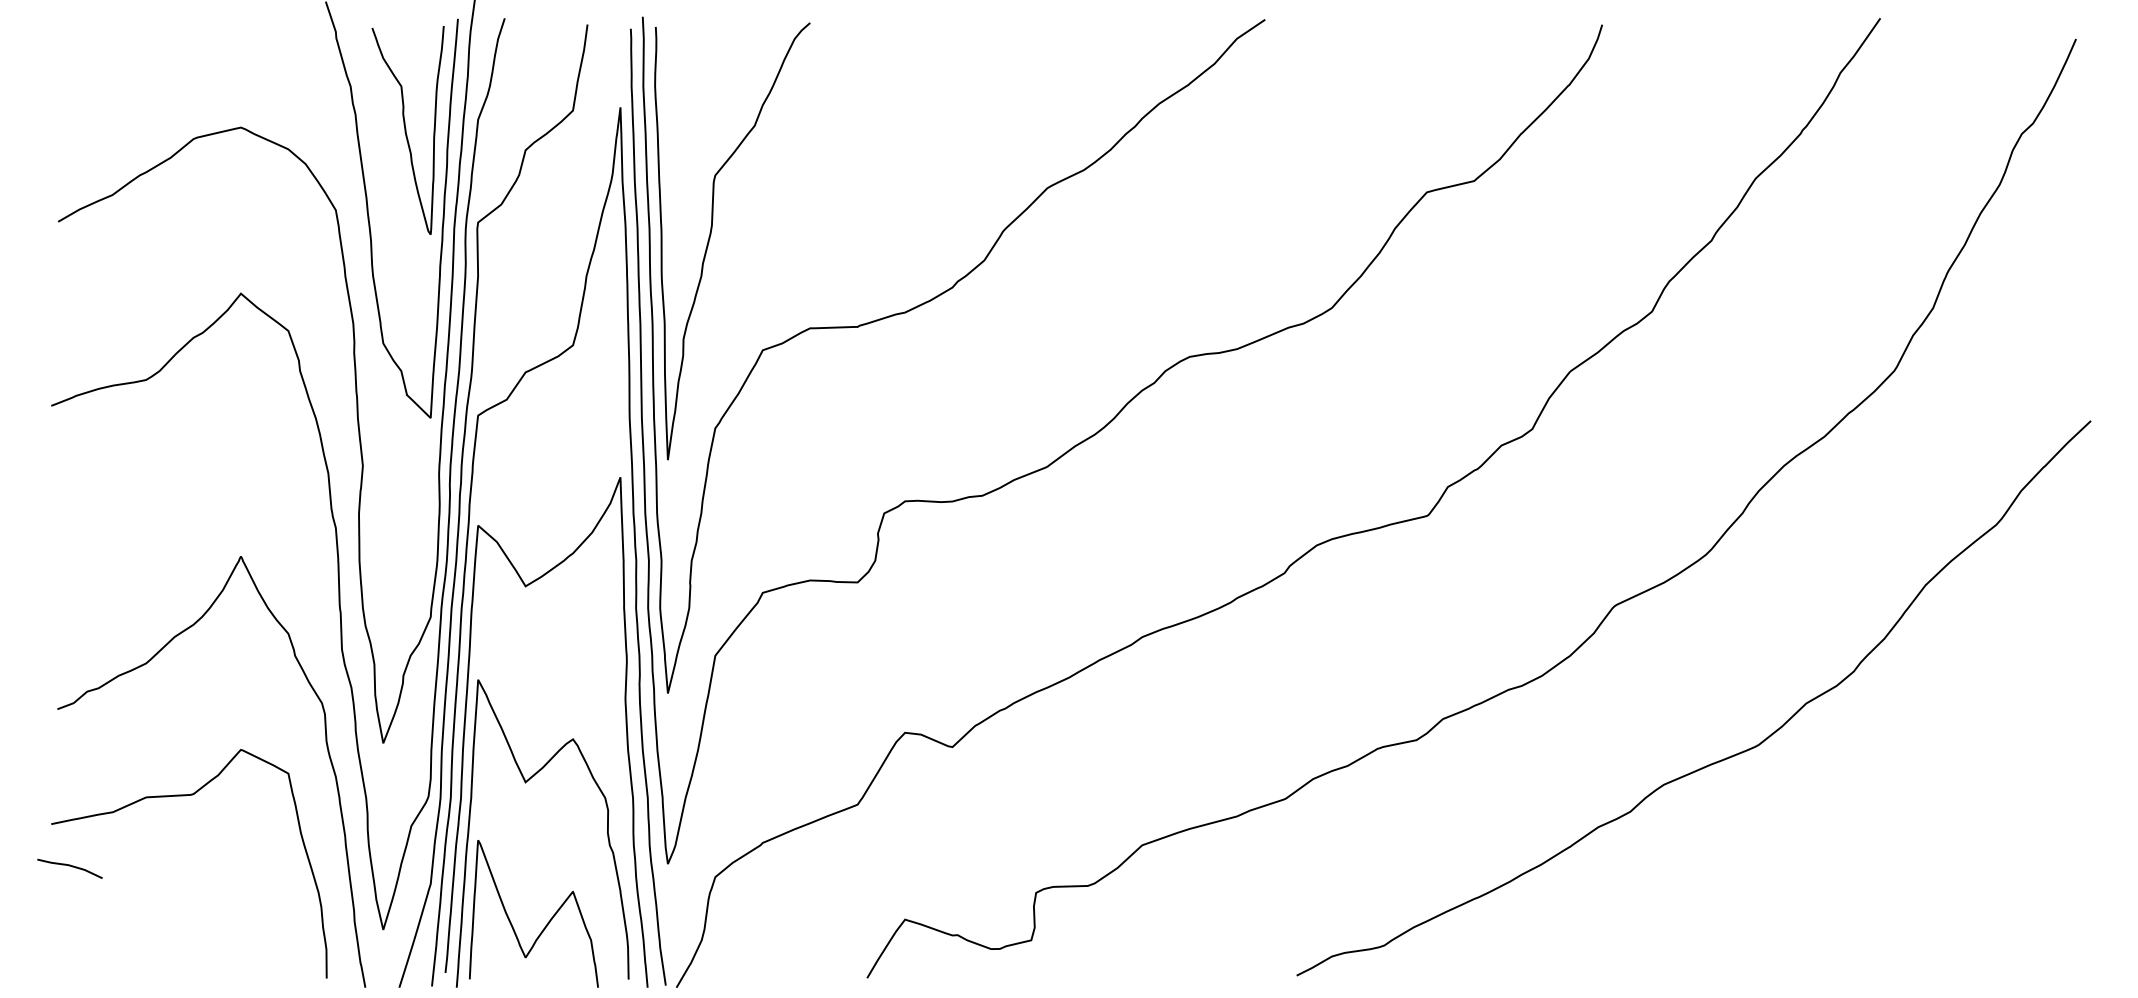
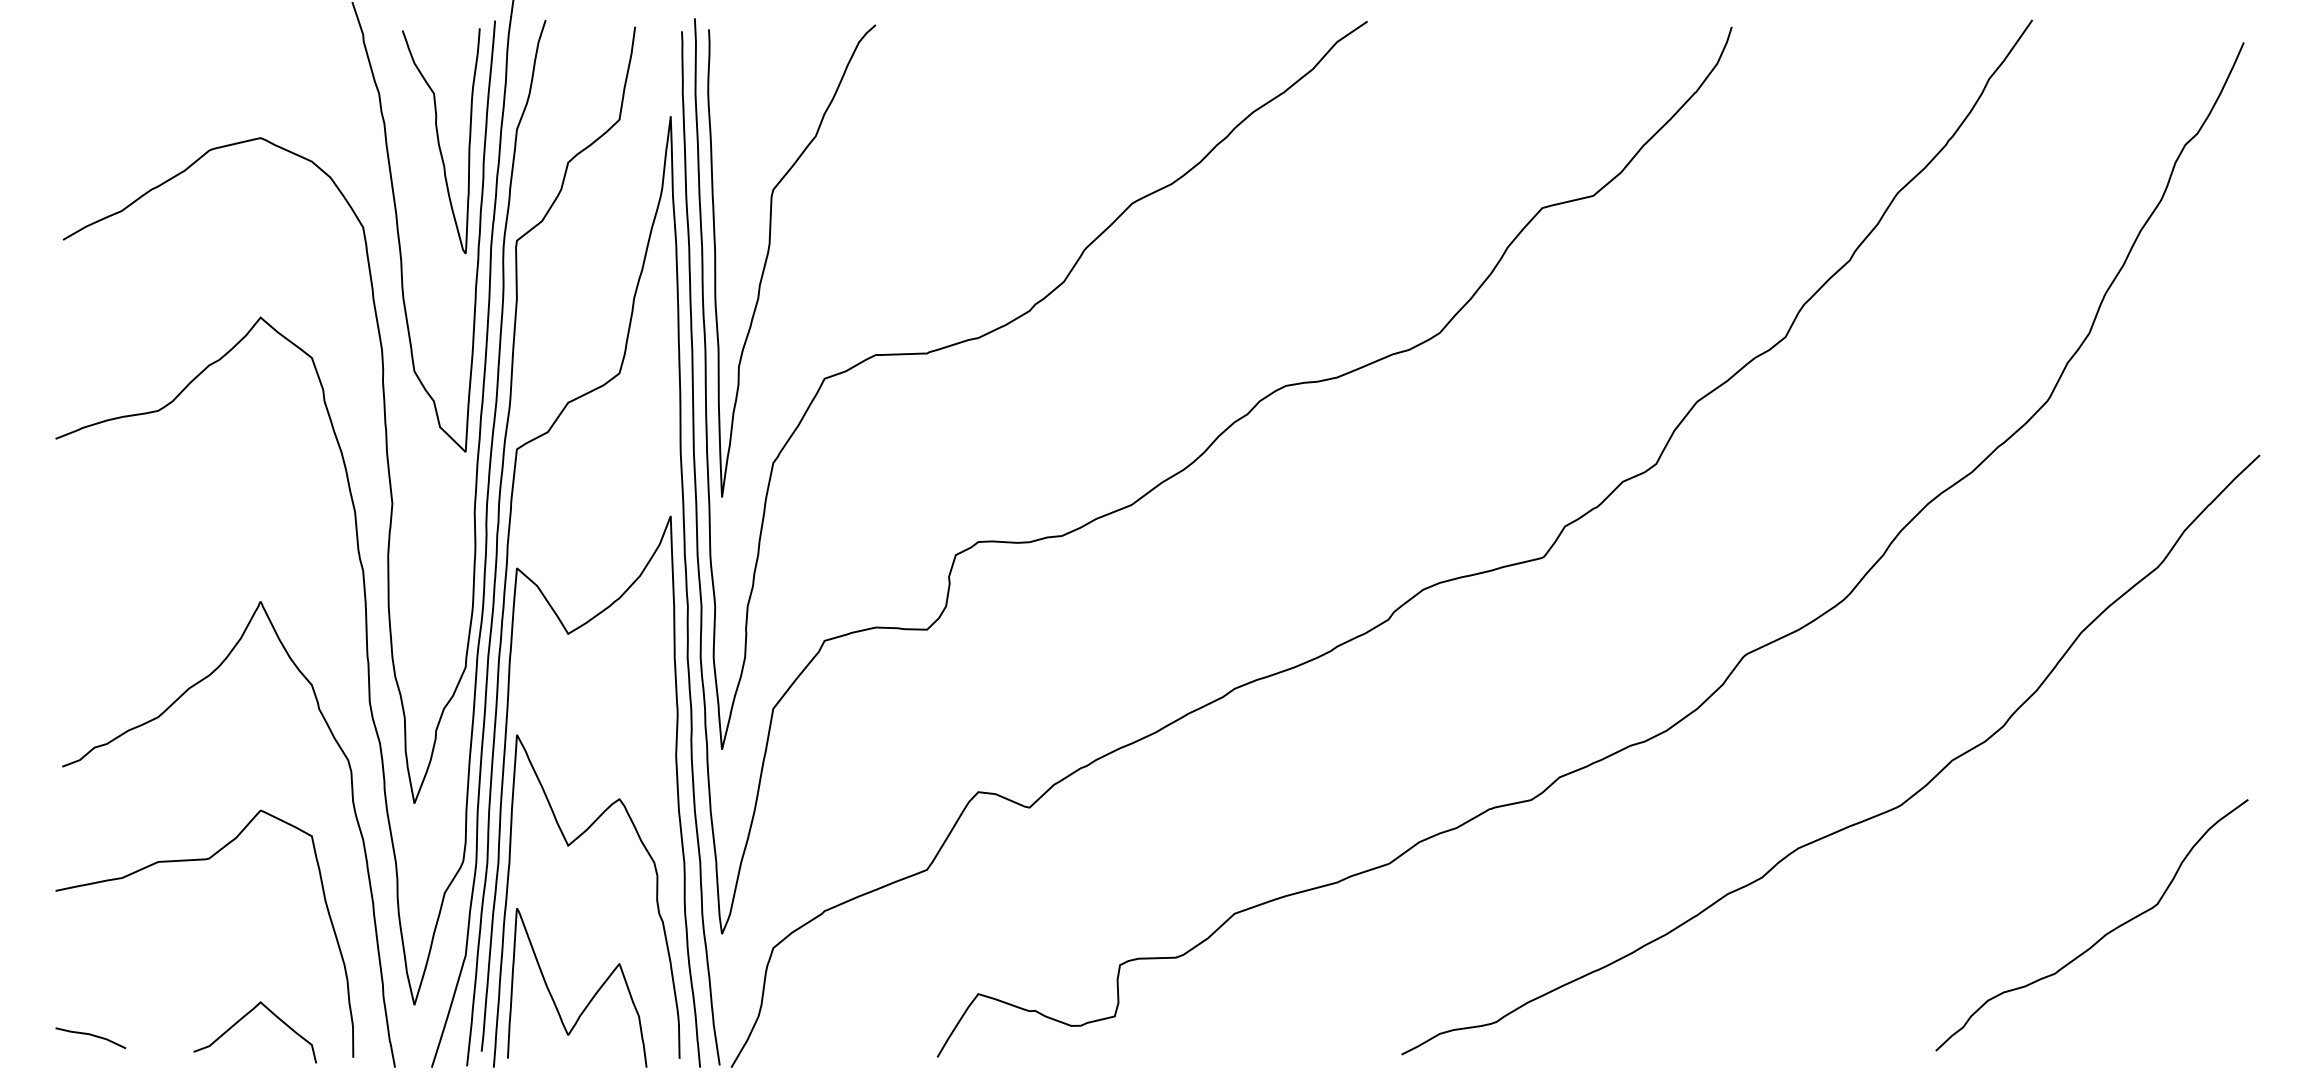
curve: (1945, 866) -> (2102, 936), added
line: (71, 867) -> (92, 1036), moved
curve: (224, 943) -> (242, 1019), added

